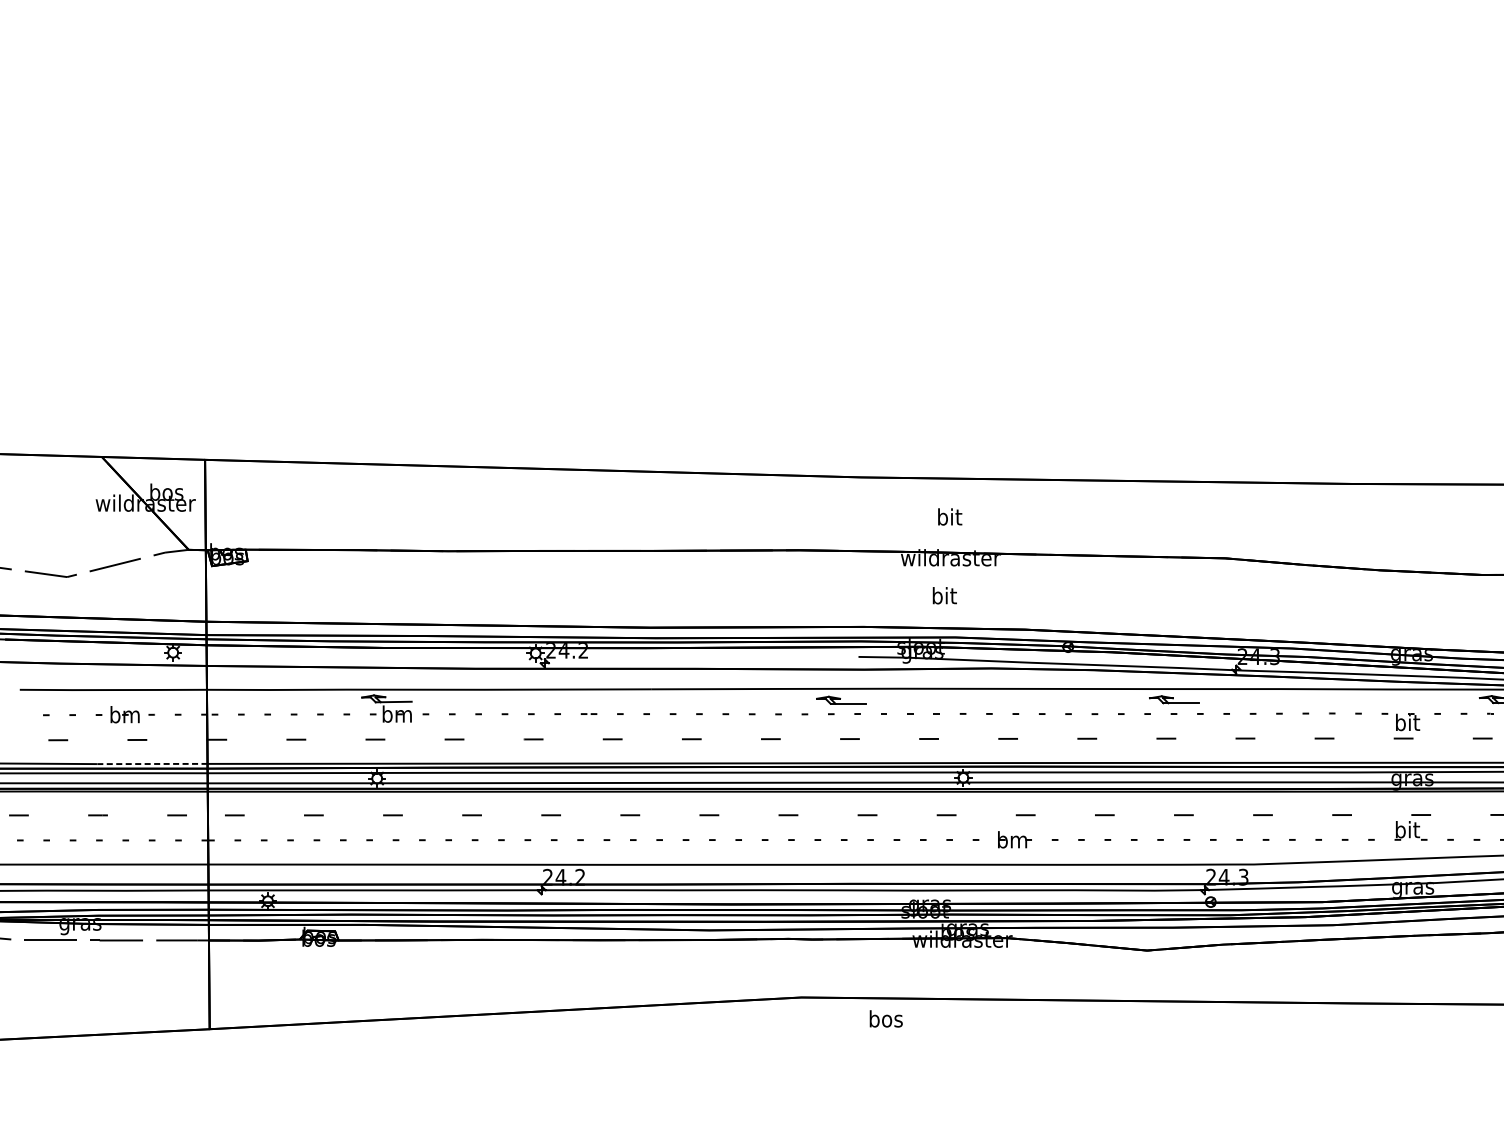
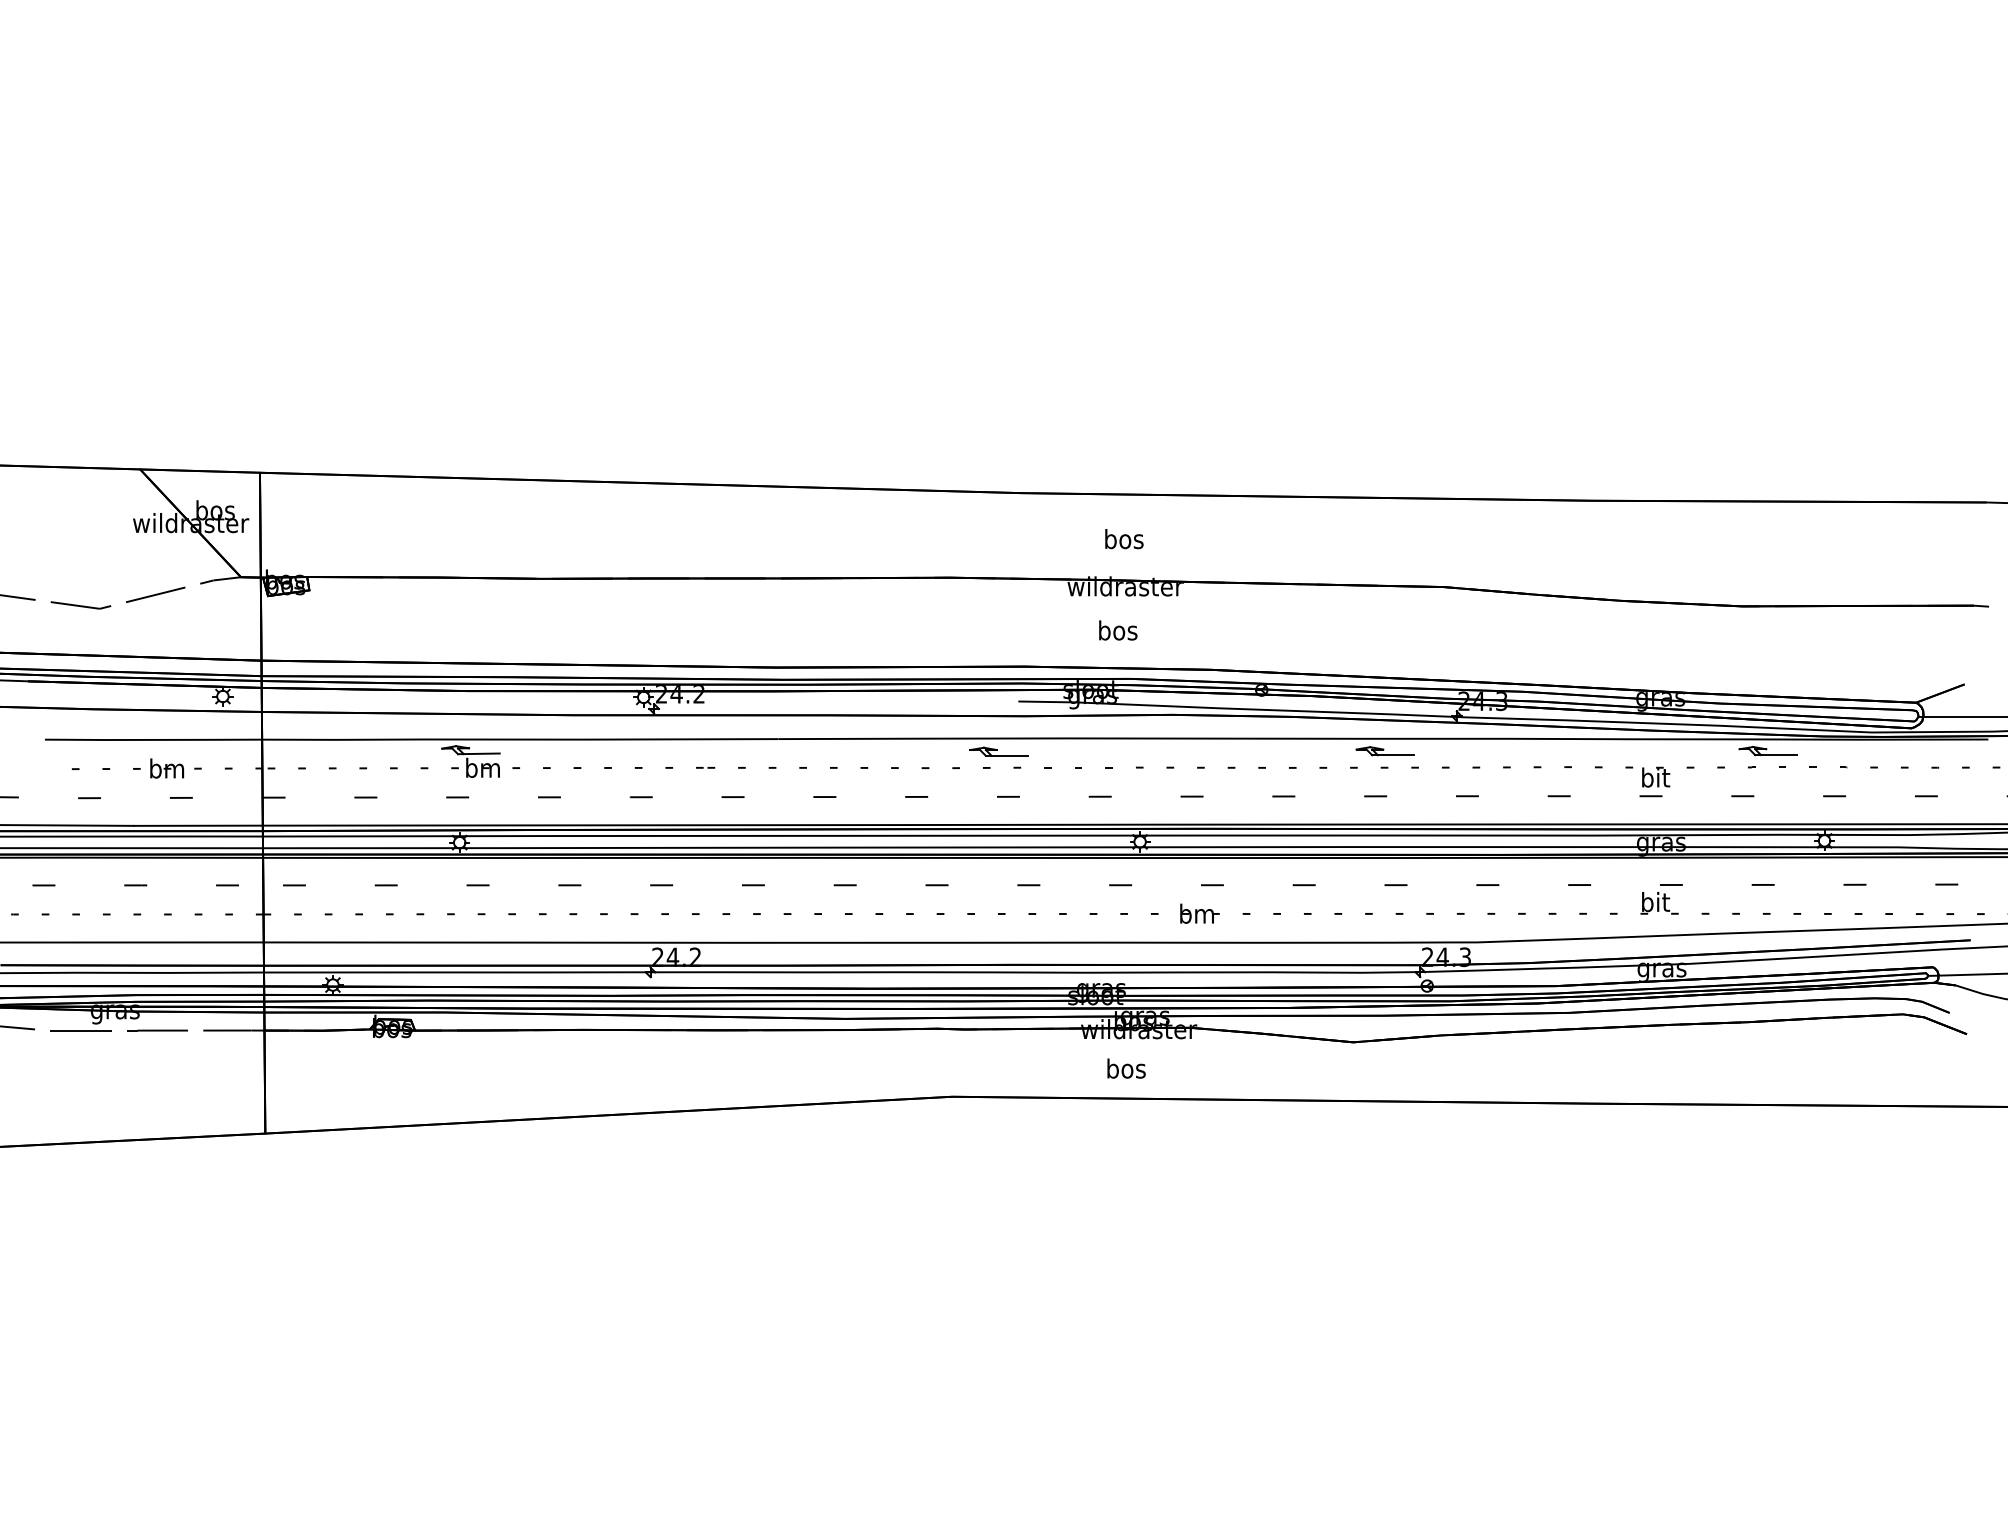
text: (949, 517) -> (1124, 539), bit -> bos
text: (944, 595) -> (1118, 630), bit -> bos
line: (152, 763) -> (198, 825), dashed -> solid
text: (886, 1018) -> (1126, 1068), moved

